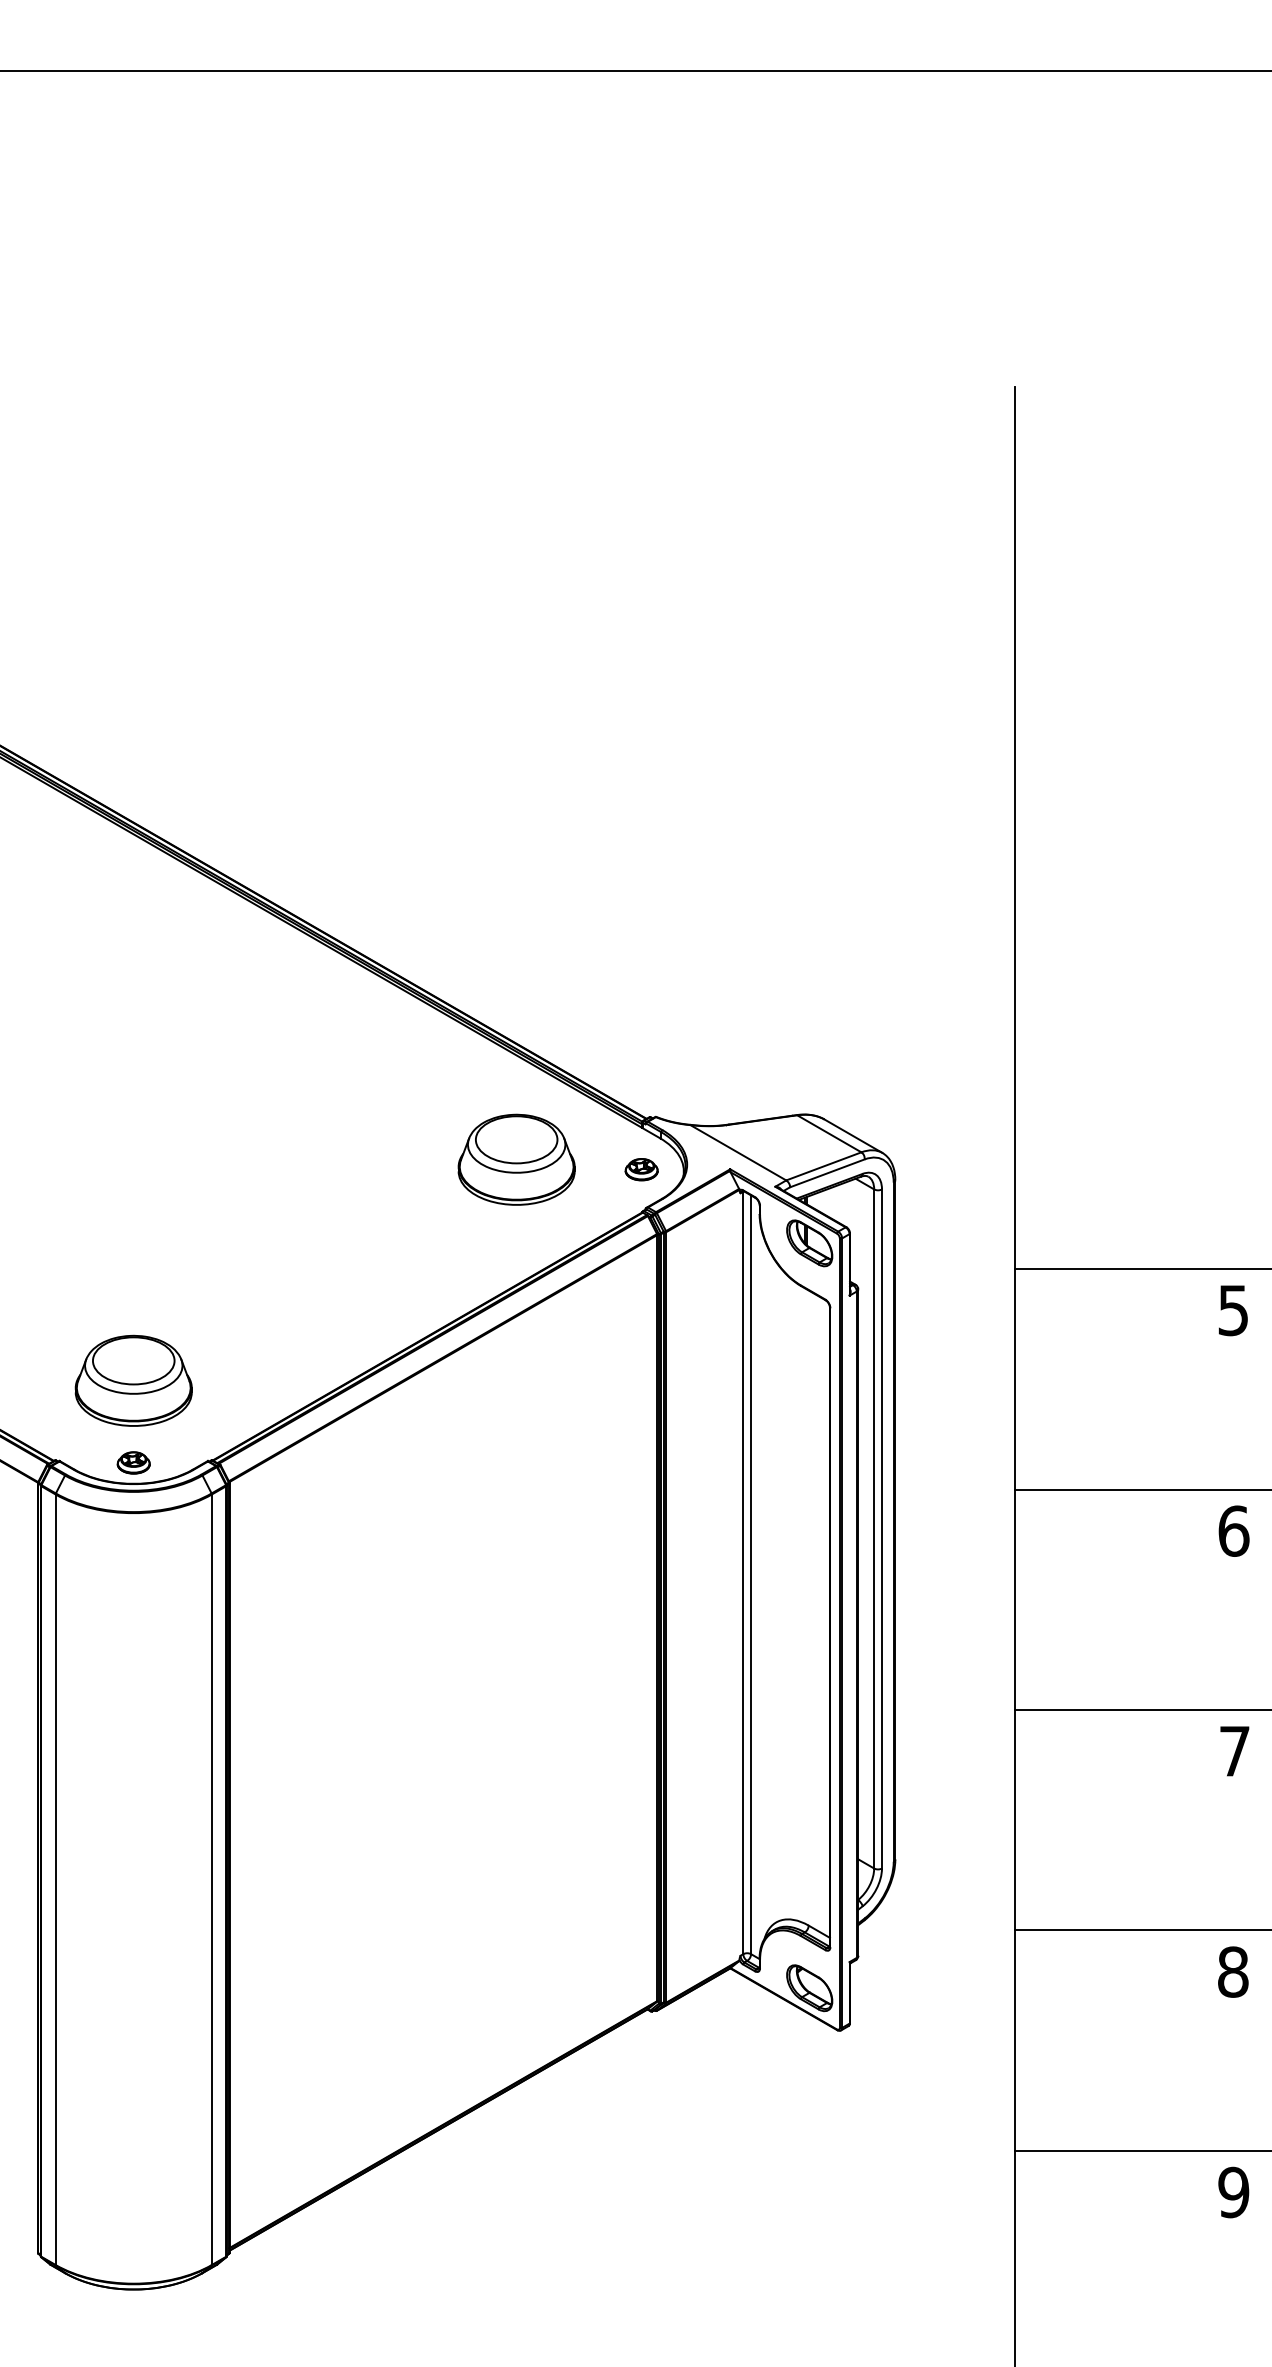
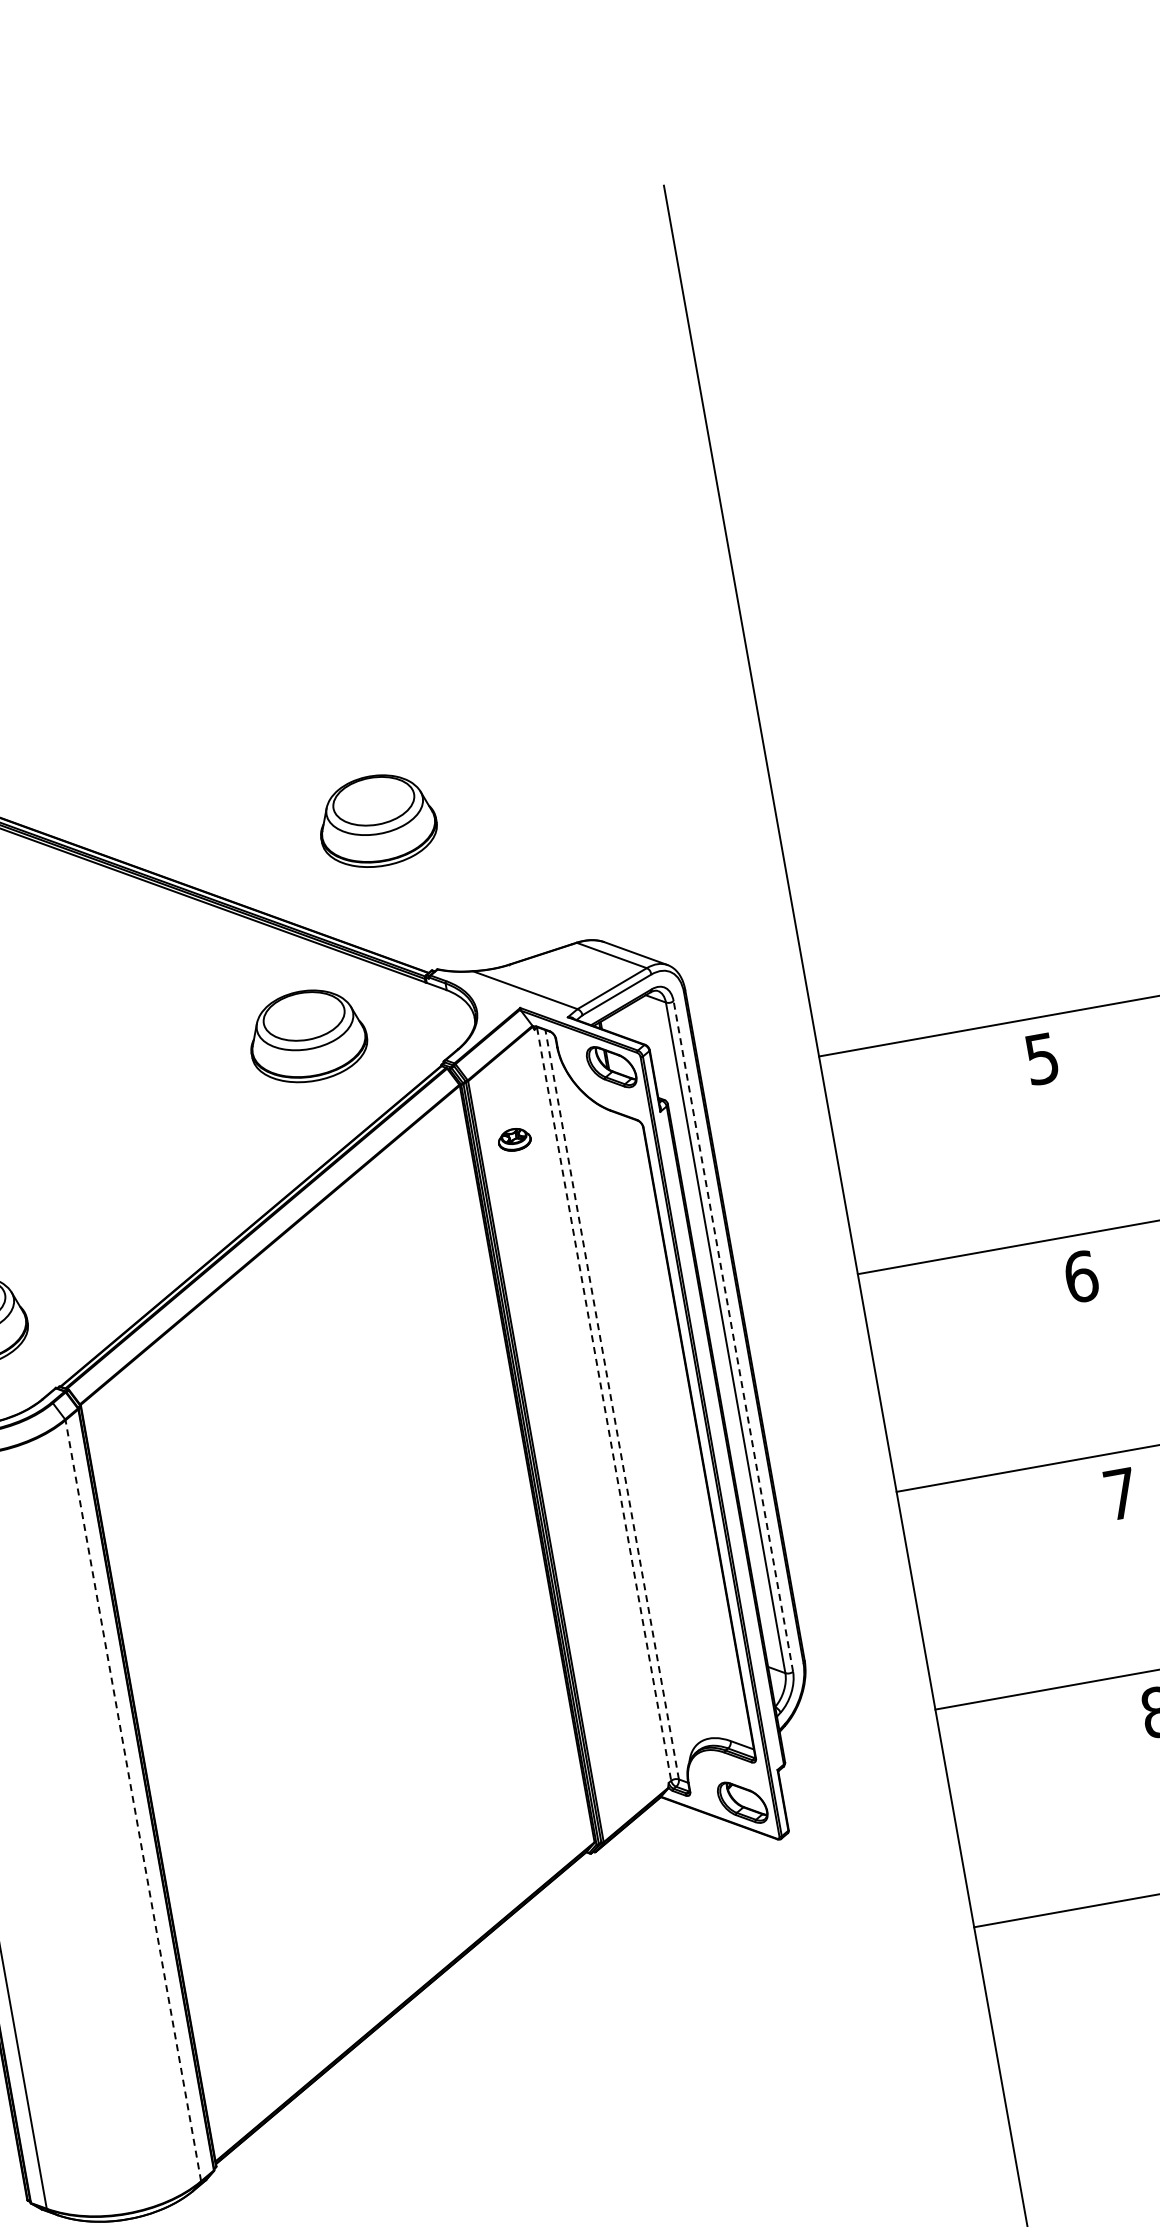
part: (622, 960) -> (377, 820), added
part: (641, 1169) -> (514, 1139), moved
line: (881, 1528) -> (732, 1336), solid -> dashed
line: (743, 1573) -> (604, 1404), solid -> dashed
line: (751, 1574) -> (612, 1404), solid -> dashed
line: (211, 1879) -> (132, 1800), solid -> dashed

